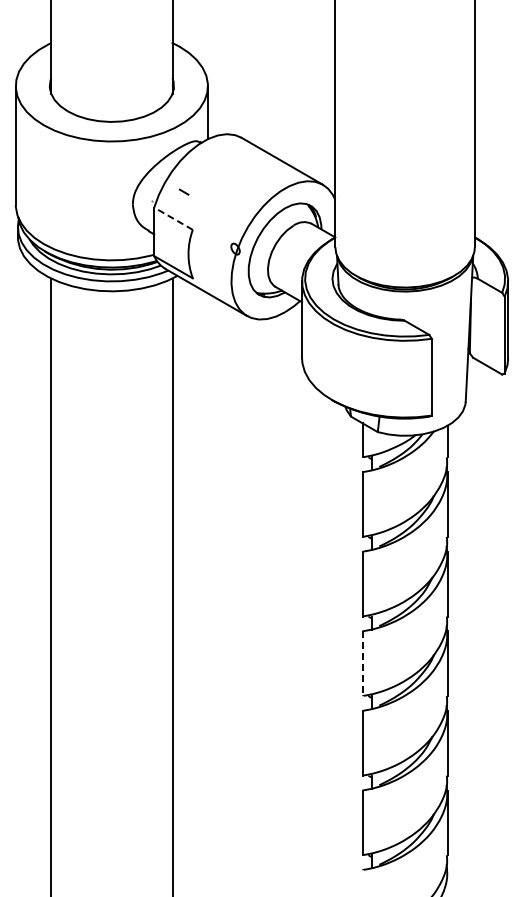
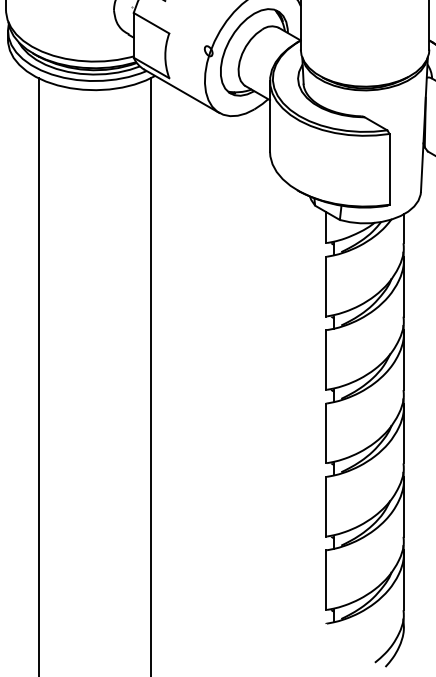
line: (173, 218) -> (151, 23), dashed -> solid
line: (362, 664) -> (325, 434), dashed -> solid

